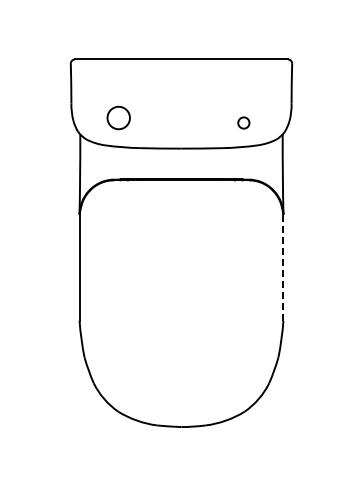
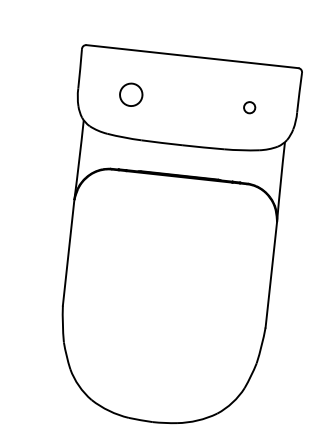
circle: (118, 117) -> (131, 94), moved
circle: (243, 122) -> (249, 107), moved
line: (283, 268) -> (271, 275), dashed -> solid

